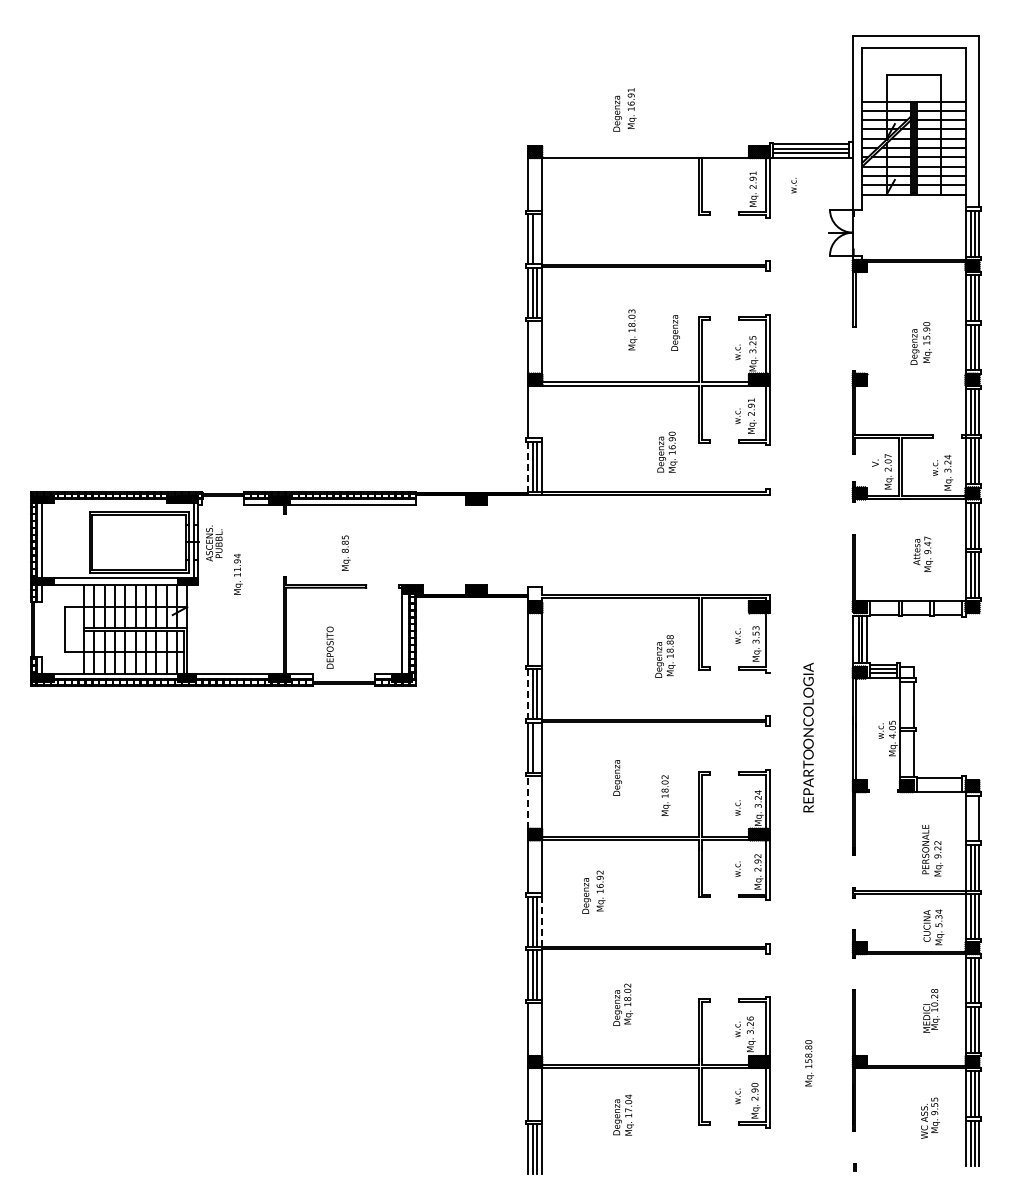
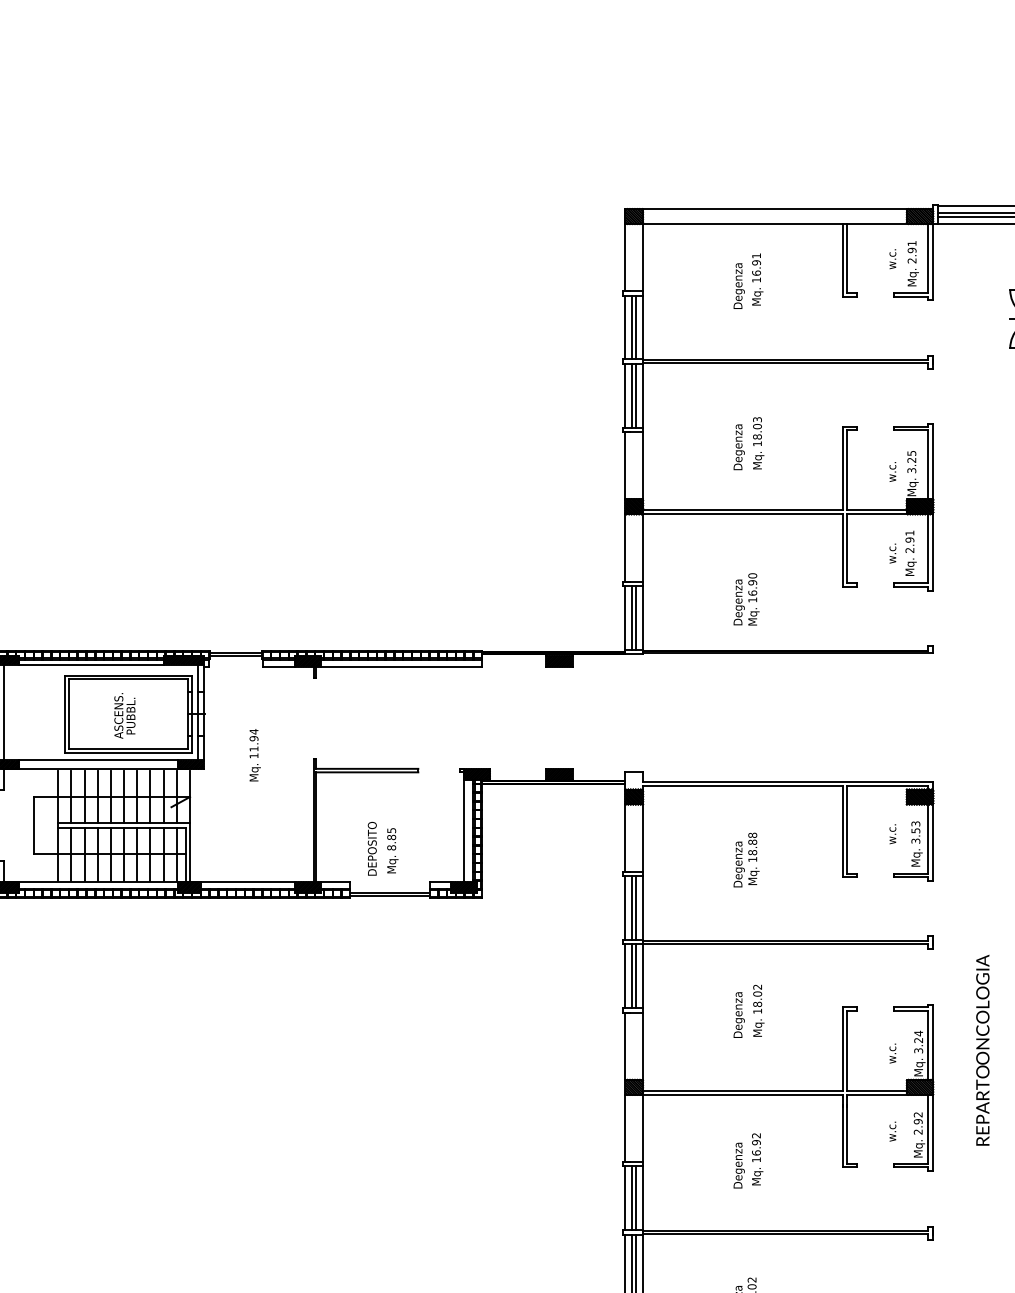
text: (624, 109) -> (747, 280), moved
line: (645, 146) -> (774, 209), added
text: (793, 185) -> (892, 258), moved
line: (536, 239) -> (635, 327), added
text: (675, 332) -> (739, 446), moved
line: (542, 411) -> (643, 547), added
text: (667, 451) -> (746, 598), moved
line: (528, 466) -> (625, 617), dashed -> solid
line: (109, 503) -> (90, 664), added
text: (214, 543) -> (125, 715), moved
text: (345, 552) -> (391, 849), moved
line: (769, 642) -> (933, 842), added
text: (665, 656) -> (746, 860), moved
line: (528, 694) -> (625, 908), dashed -> solid
text: (808, 737) -> (982, 1050), moved
line: (536, 747) -> (635, 976), added
text: (665, 795) -> (758, 1010), moved
line: (528, 801) -> (625, 1045), dashed -> solid
text: (593, 891) -> (747, 1159), moved
line: (542, 921) -> (643, 1198), dashed -> solid

